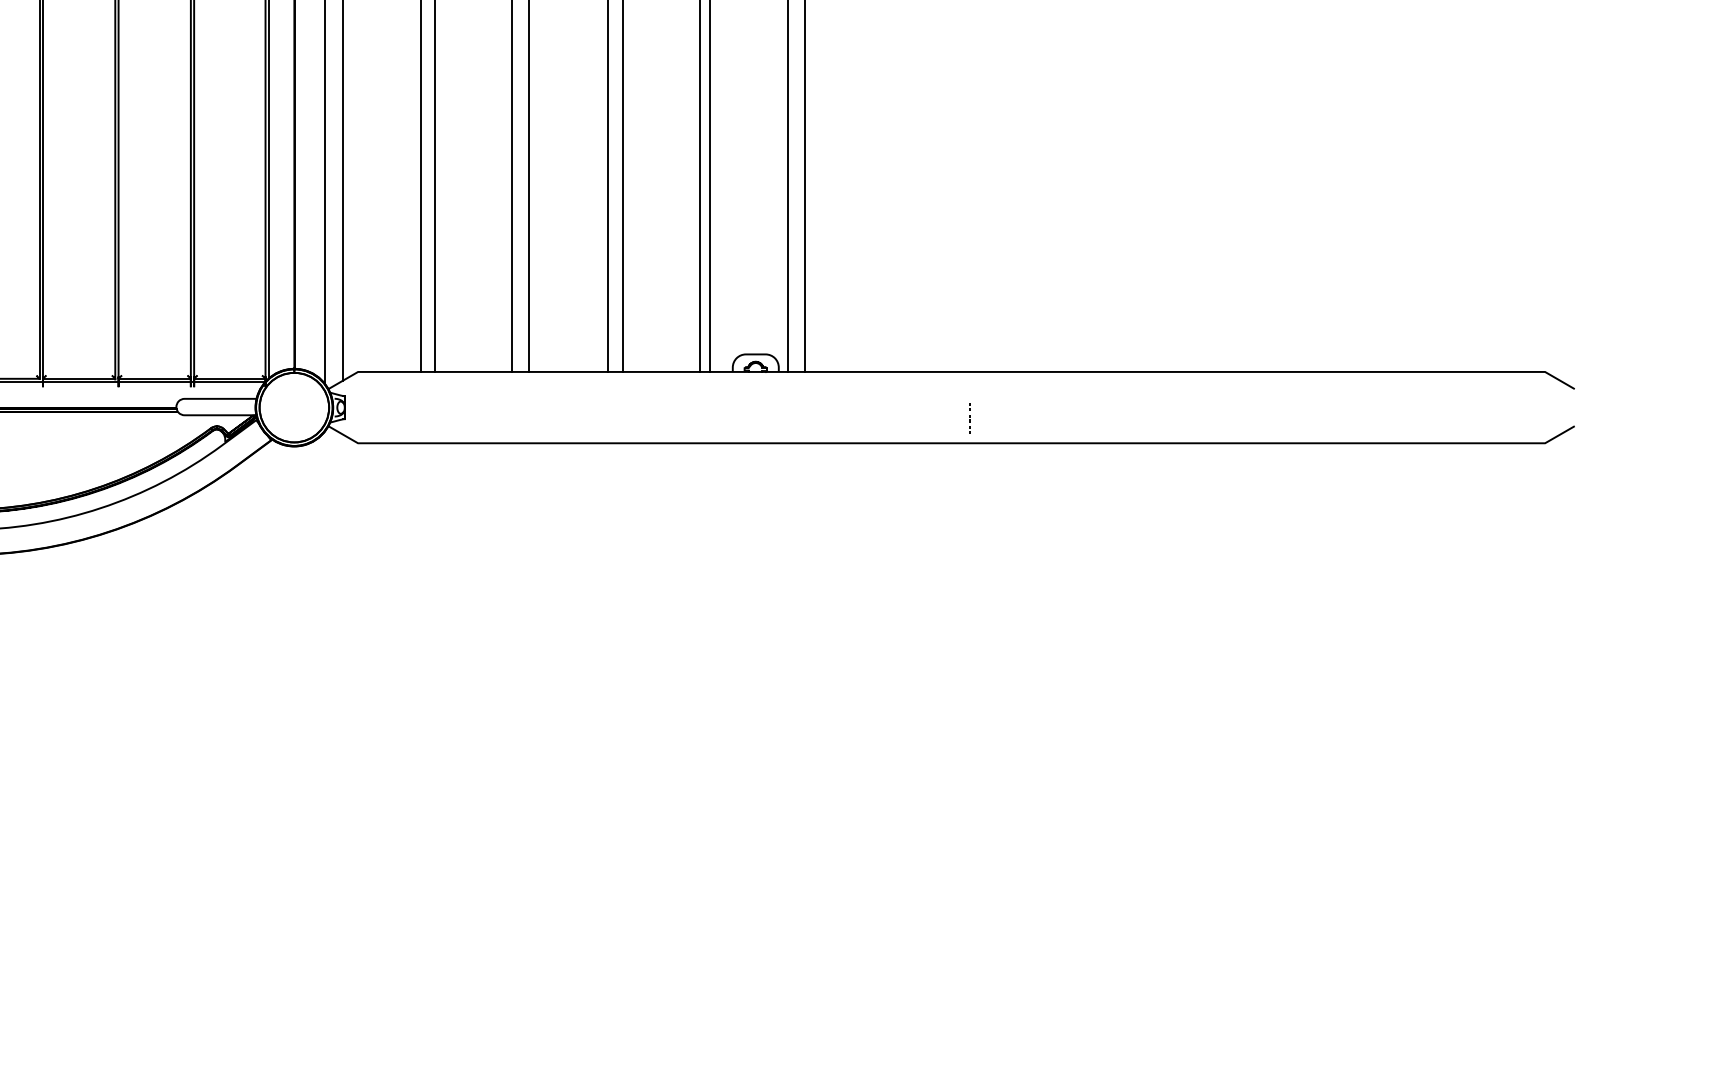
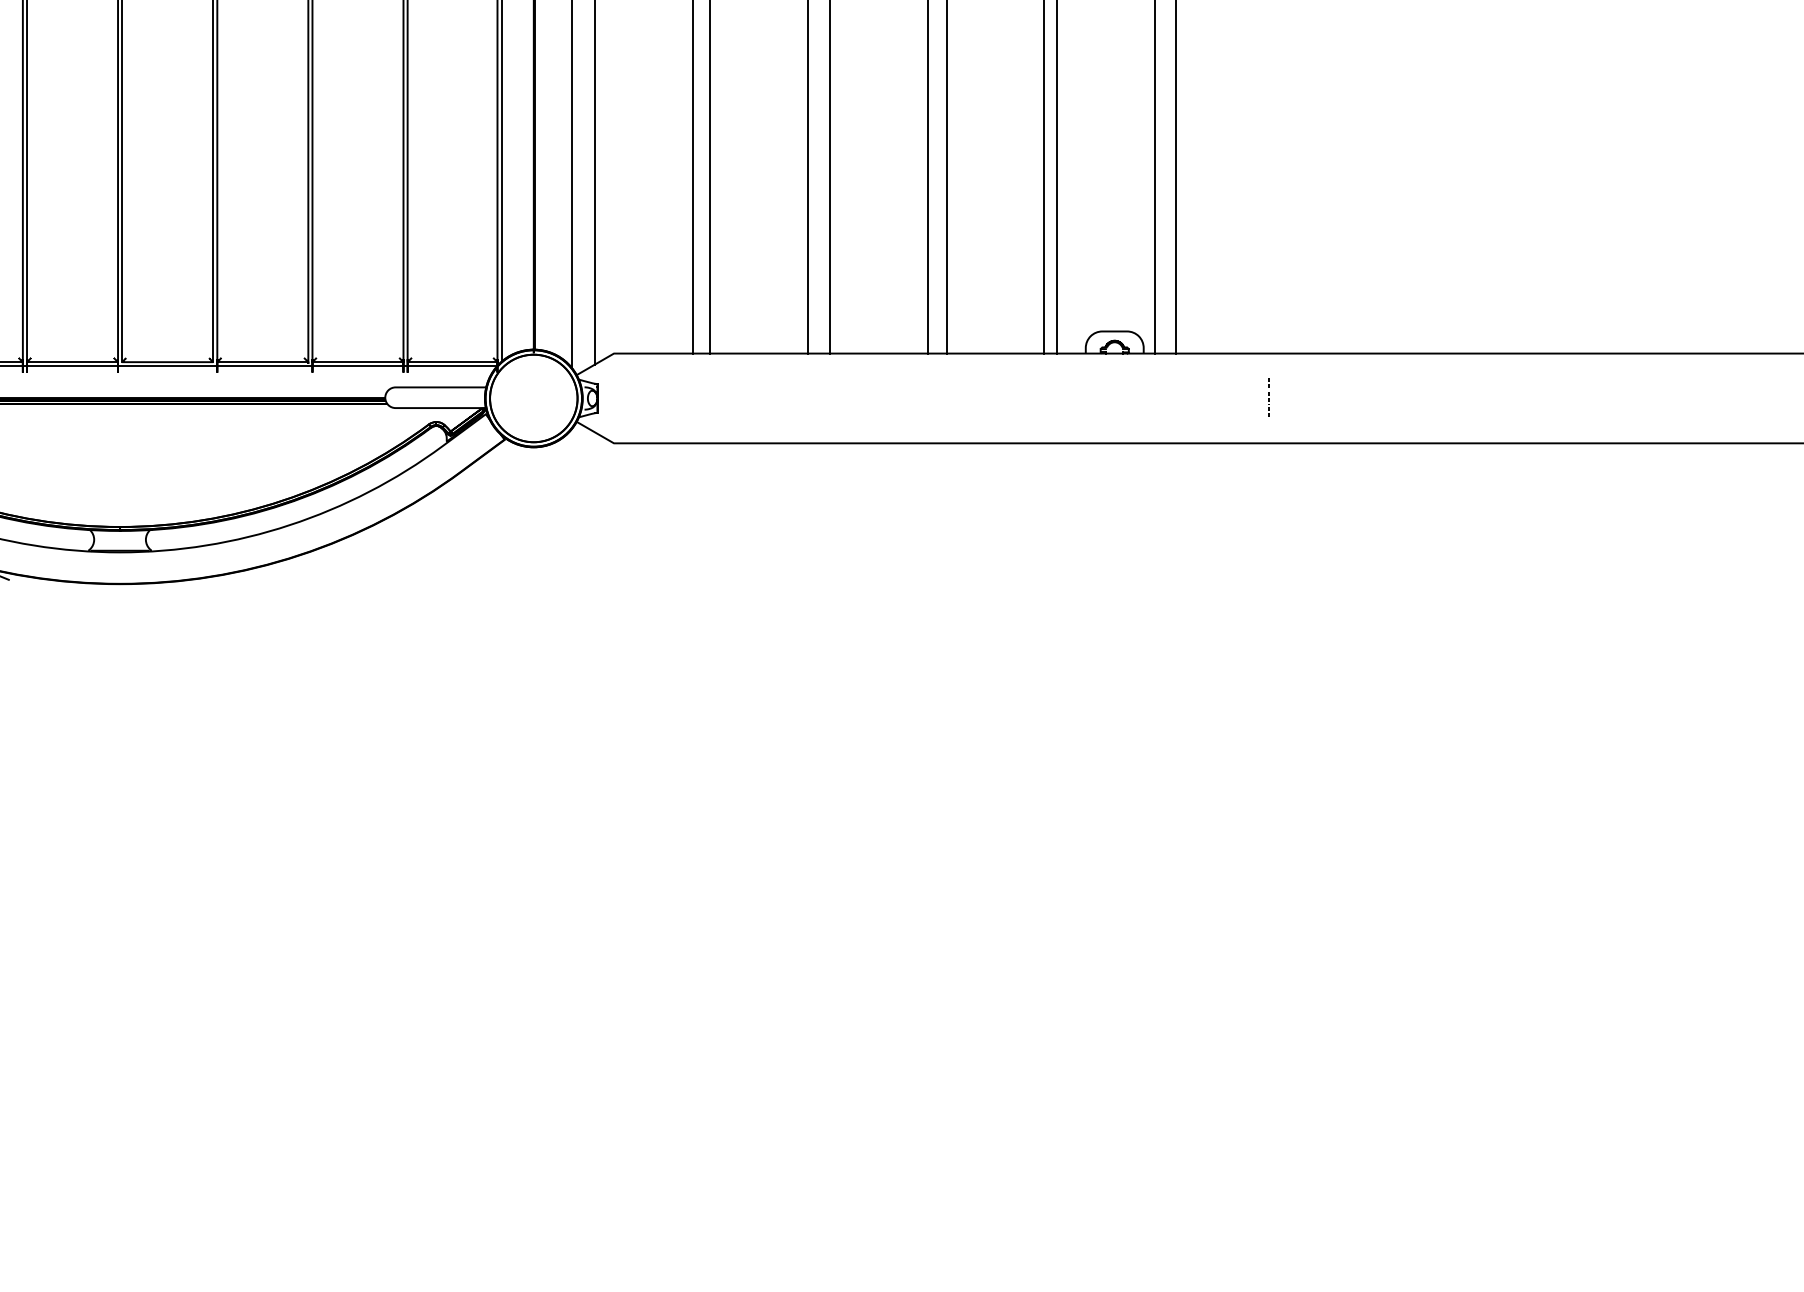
line: (969, 417) -> (1267, 395), moved

